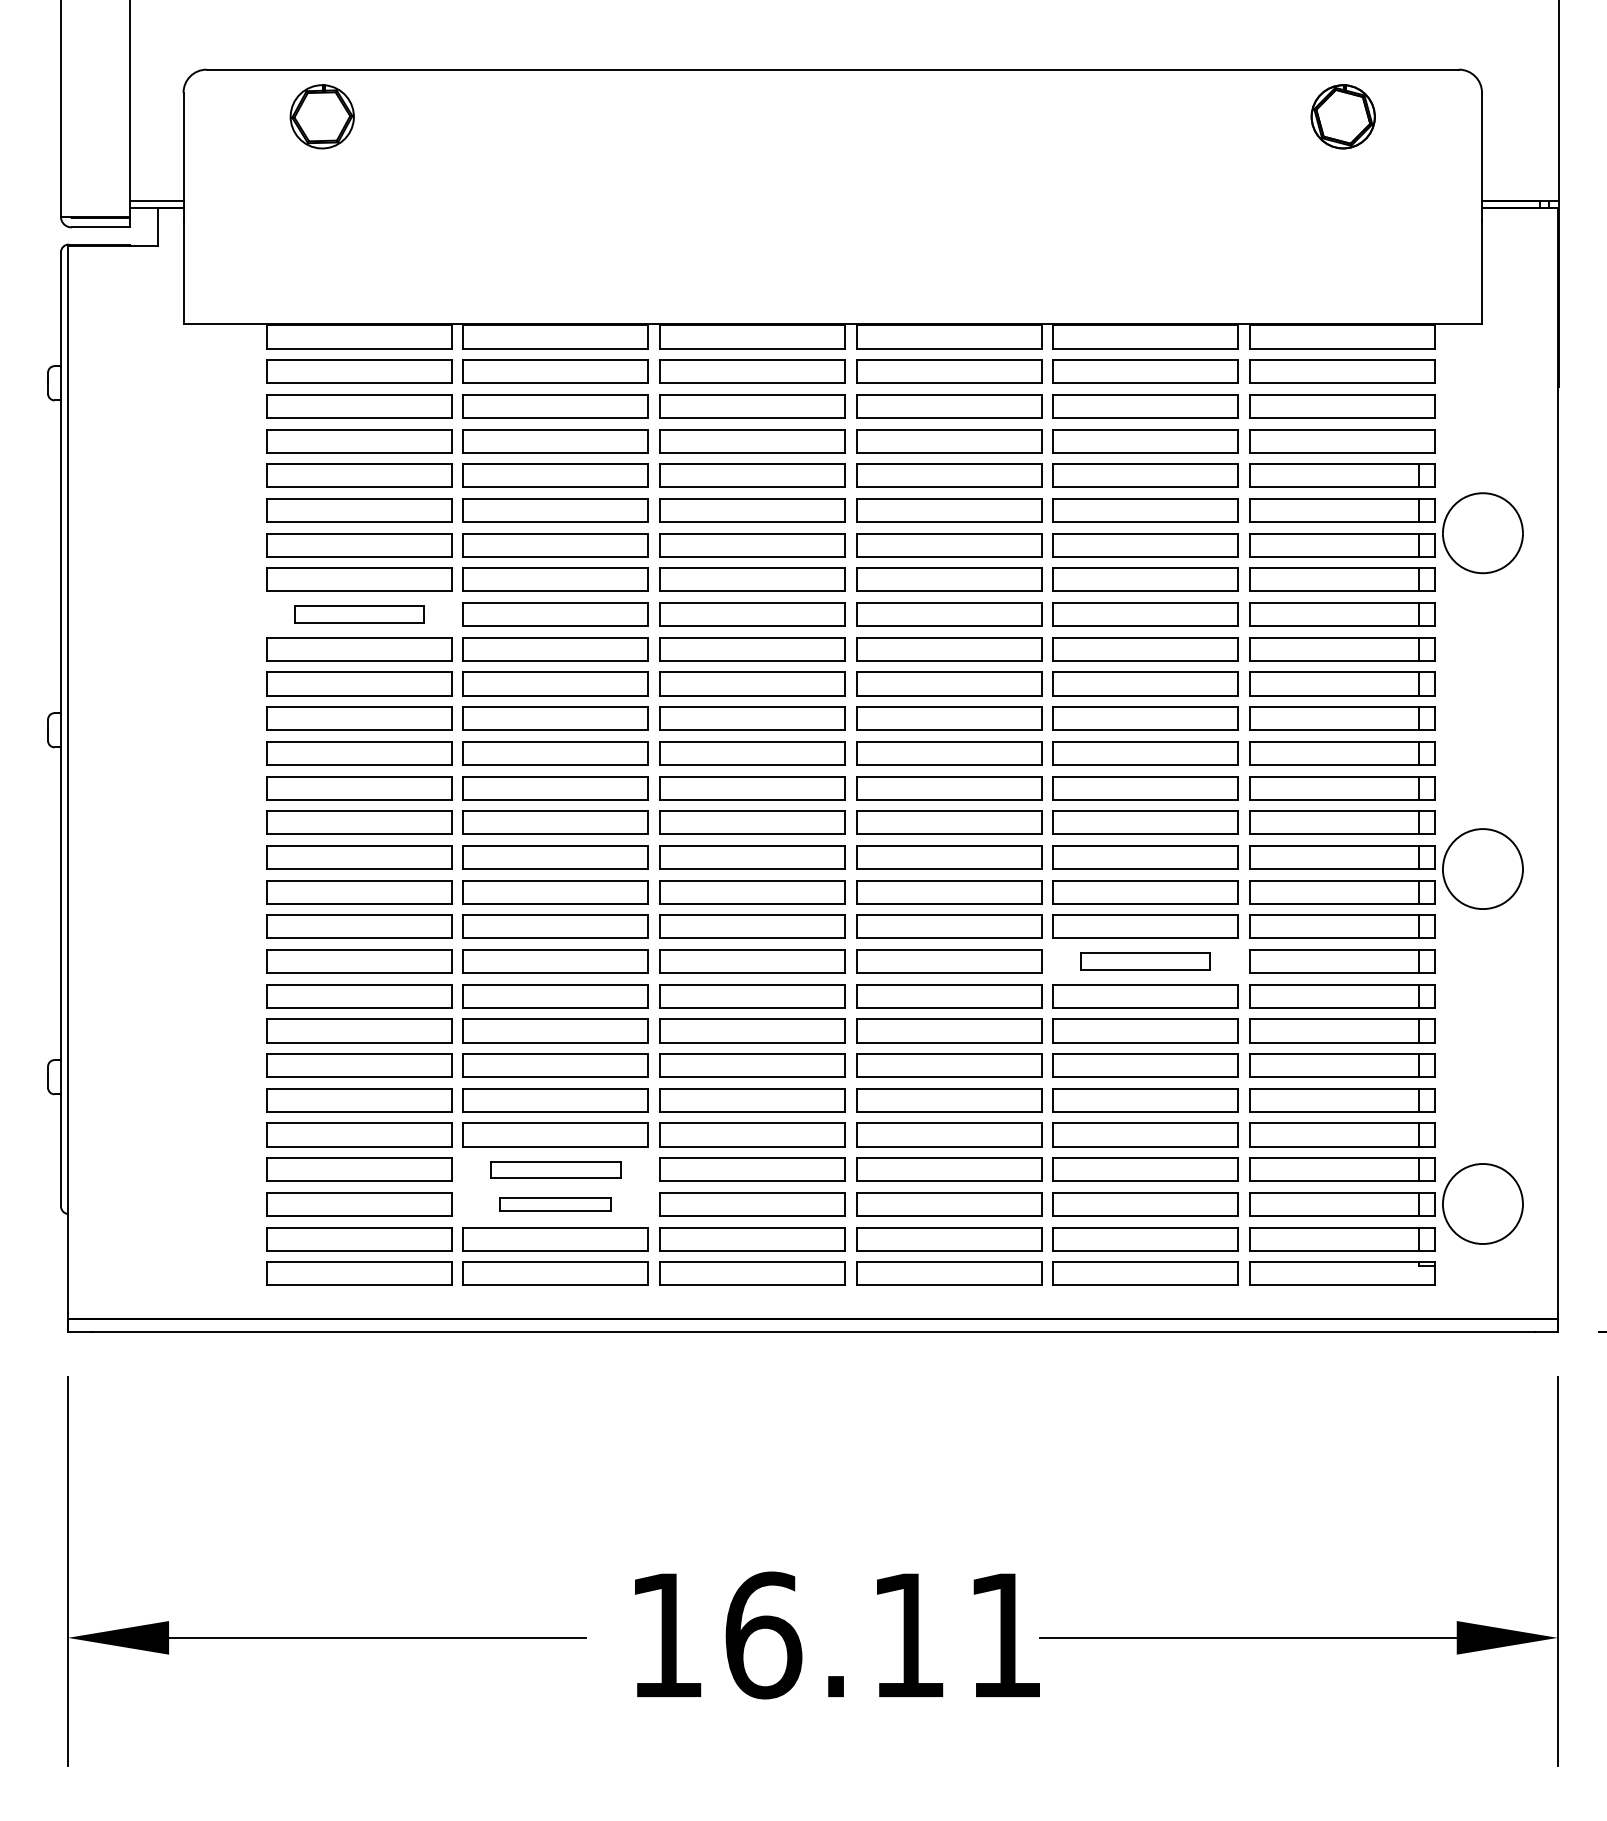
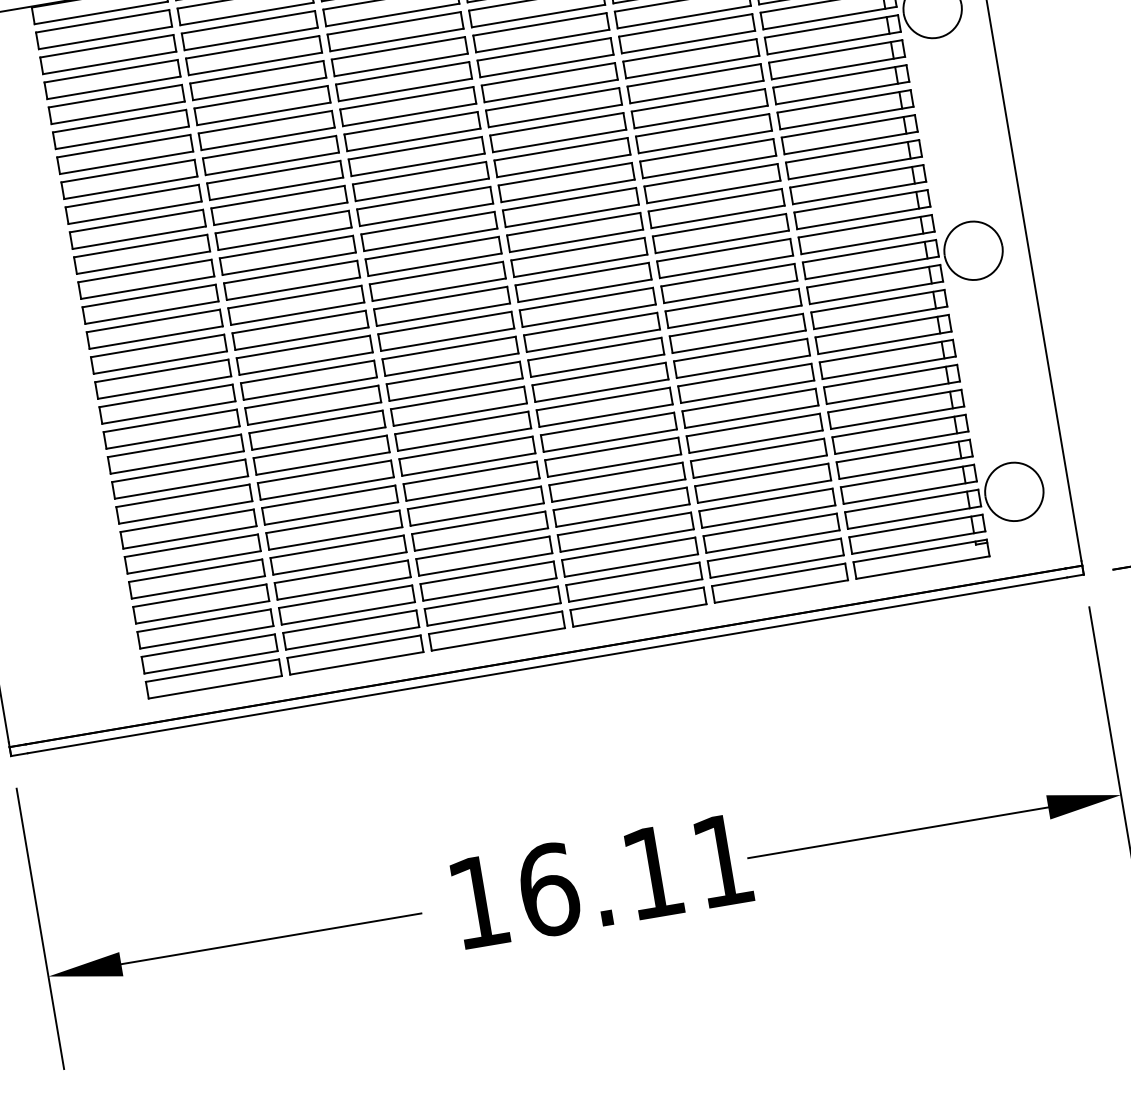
part: (359, 614) -> (133, 204), size x1.43
part: (1145, 961) -> (741, 358), size x1.43
part: (555, 1169) -> (342, 579), size x1.43
part: (555, 1204) -> (346, 605), size x1.67

